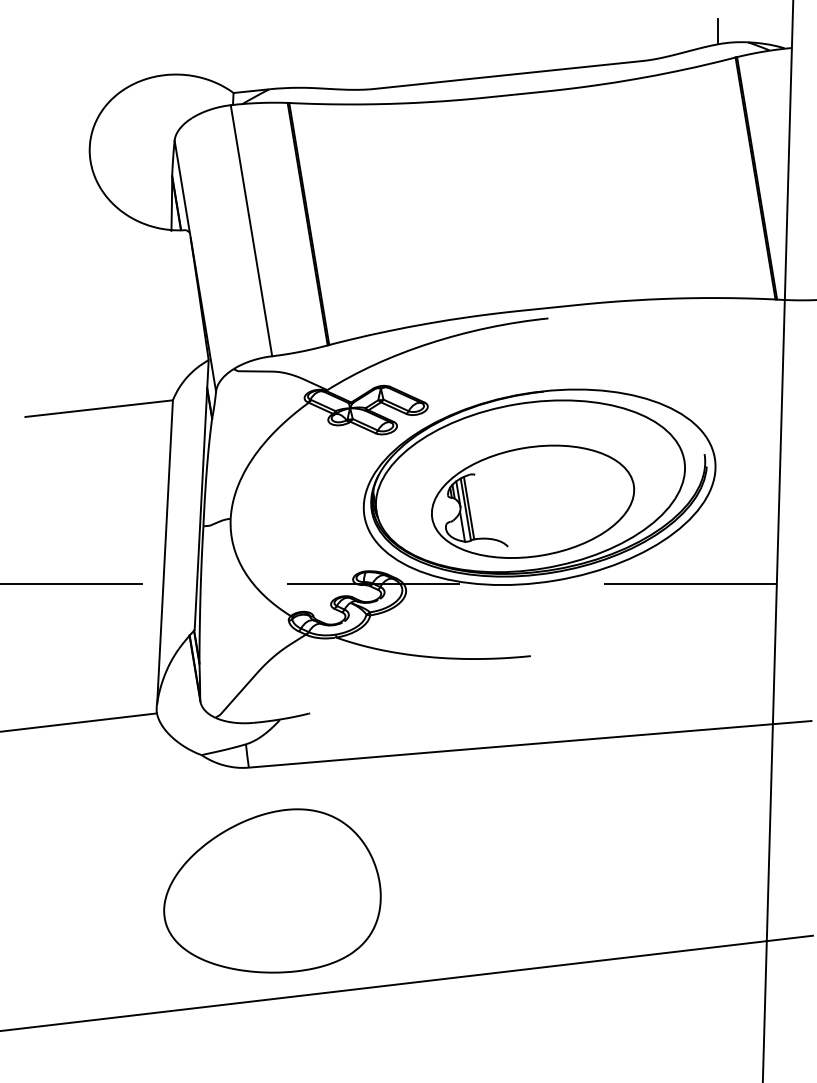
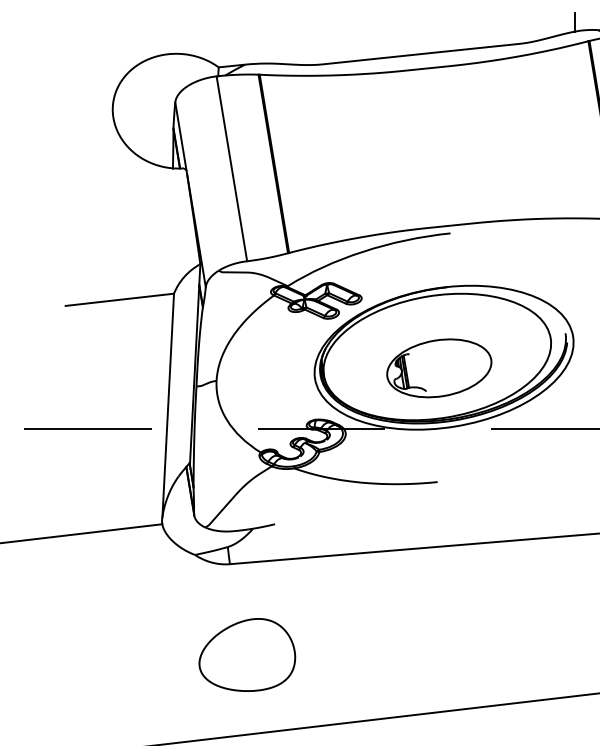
part: (533, 501) -> (439, 368), size x0.7
part: (272, 890) -> (247, 654), size x0.6

